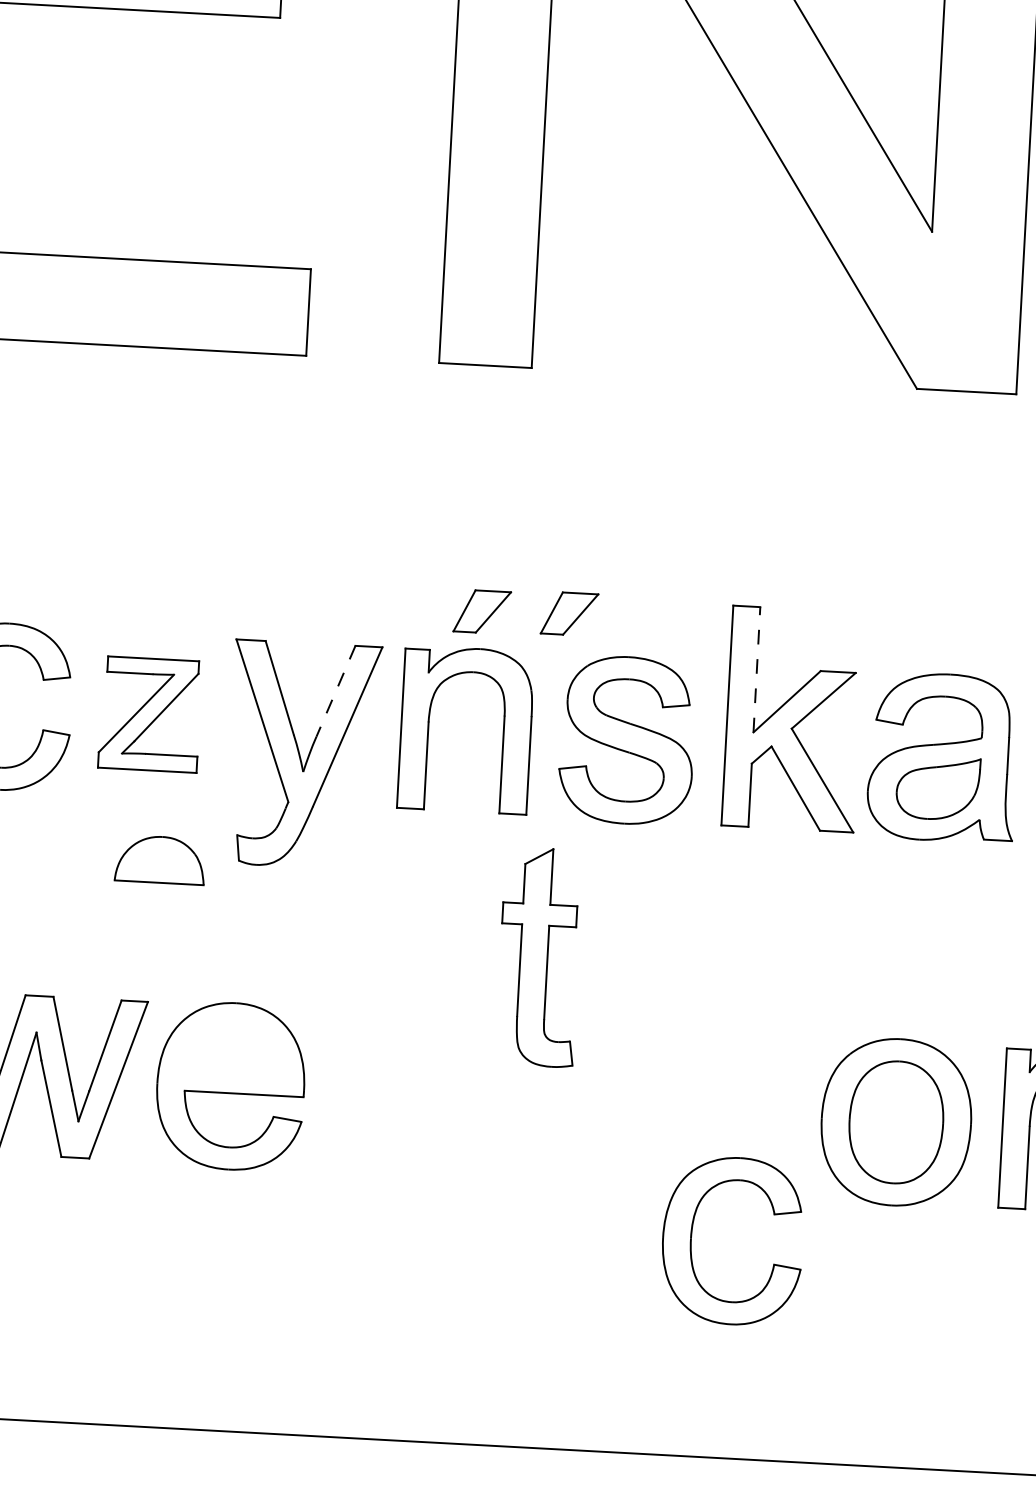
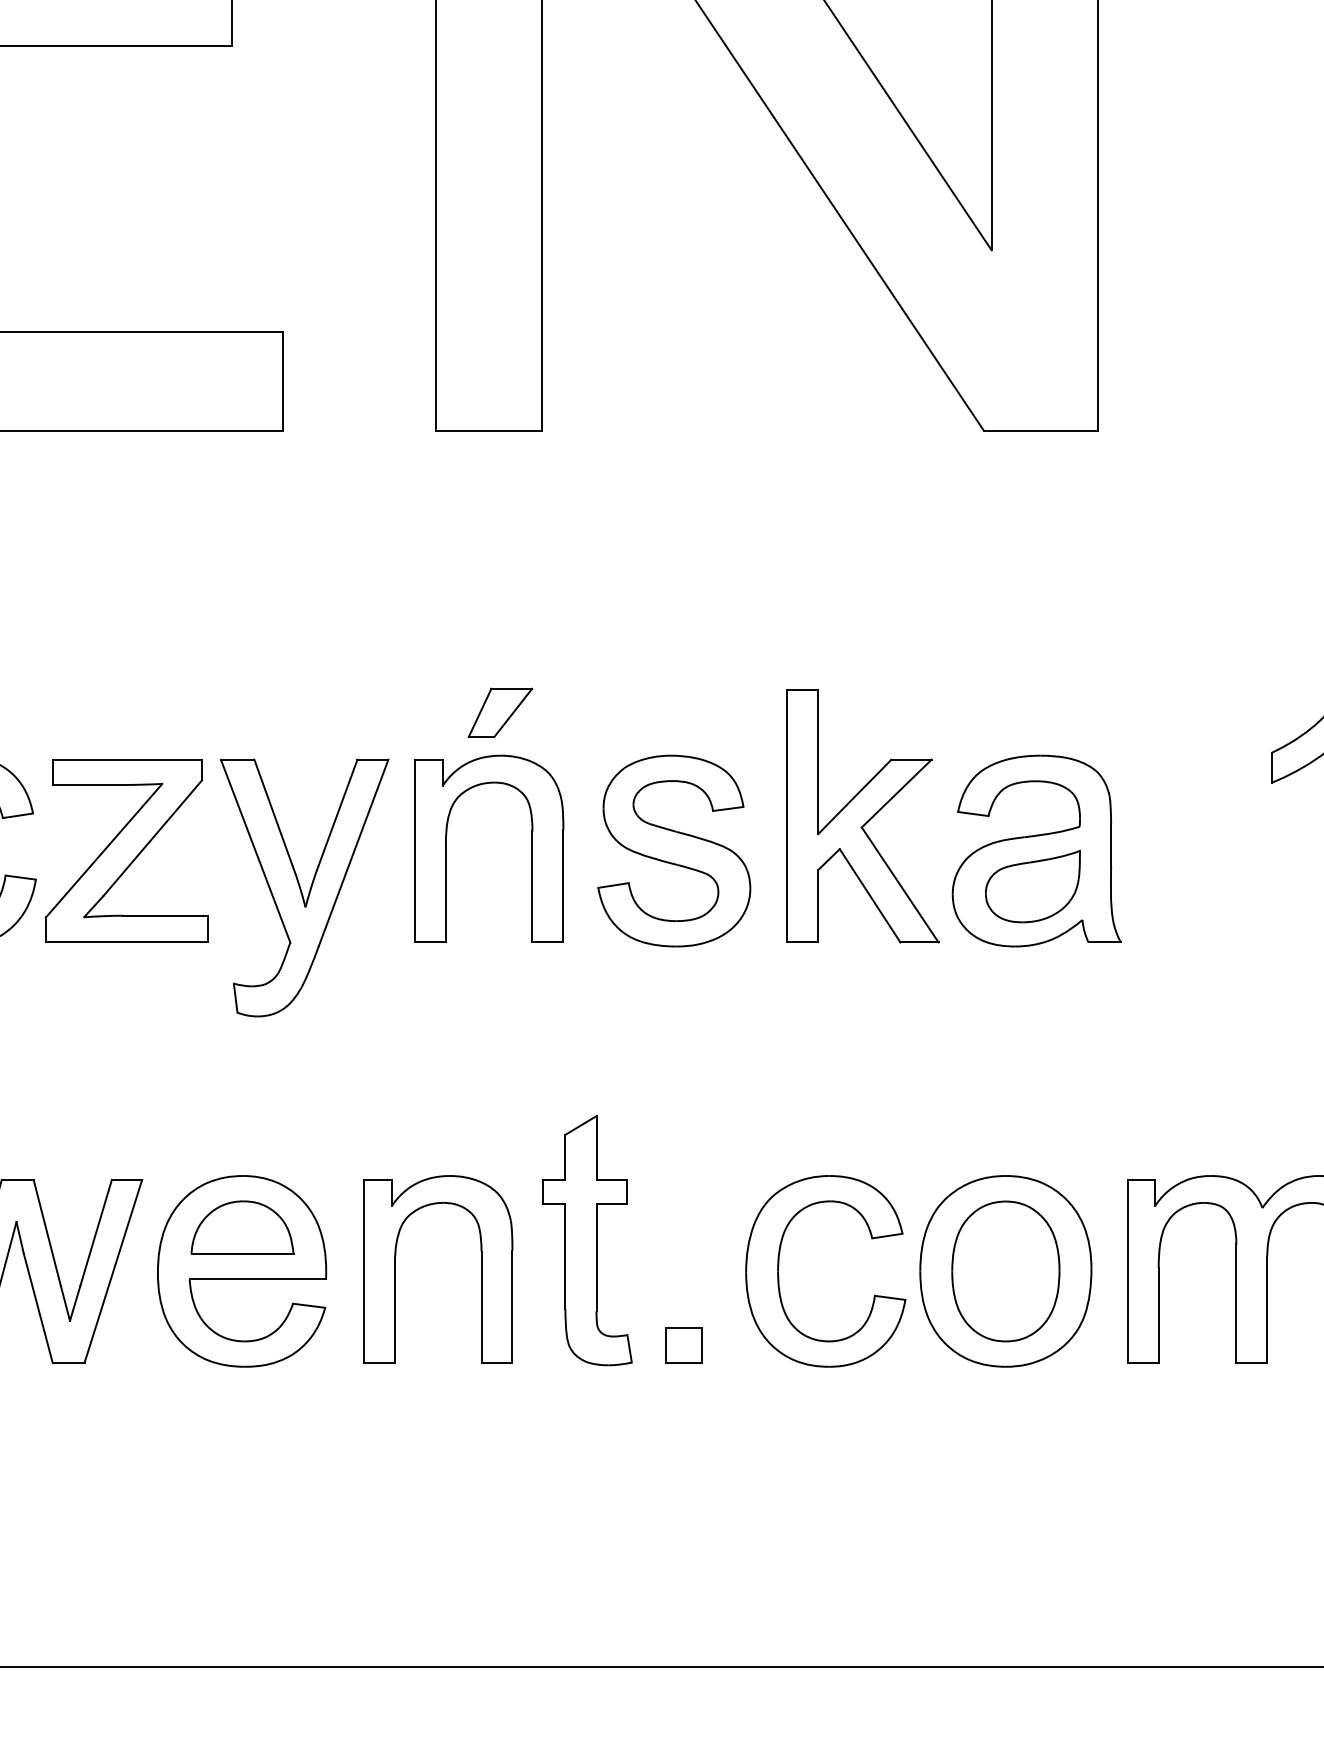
part: (569, 613) -> (600, 709), removed
line: (757, 670) -> (818, 762), dashed -> solid
line: (335, 690) -> (337, 812), dashed -> solid
part: (149, 714) -> (126, 850), size x1.43
part: (160, 859) -> (242, 1227), moved
part: (539, 957) -> (587, 1240), moved
part: (364, 1091) -> (395, 1269), added
part: (611, 1171) -> (683, 1345), added
part: (691, 1243) -> (779, 1276), moved

